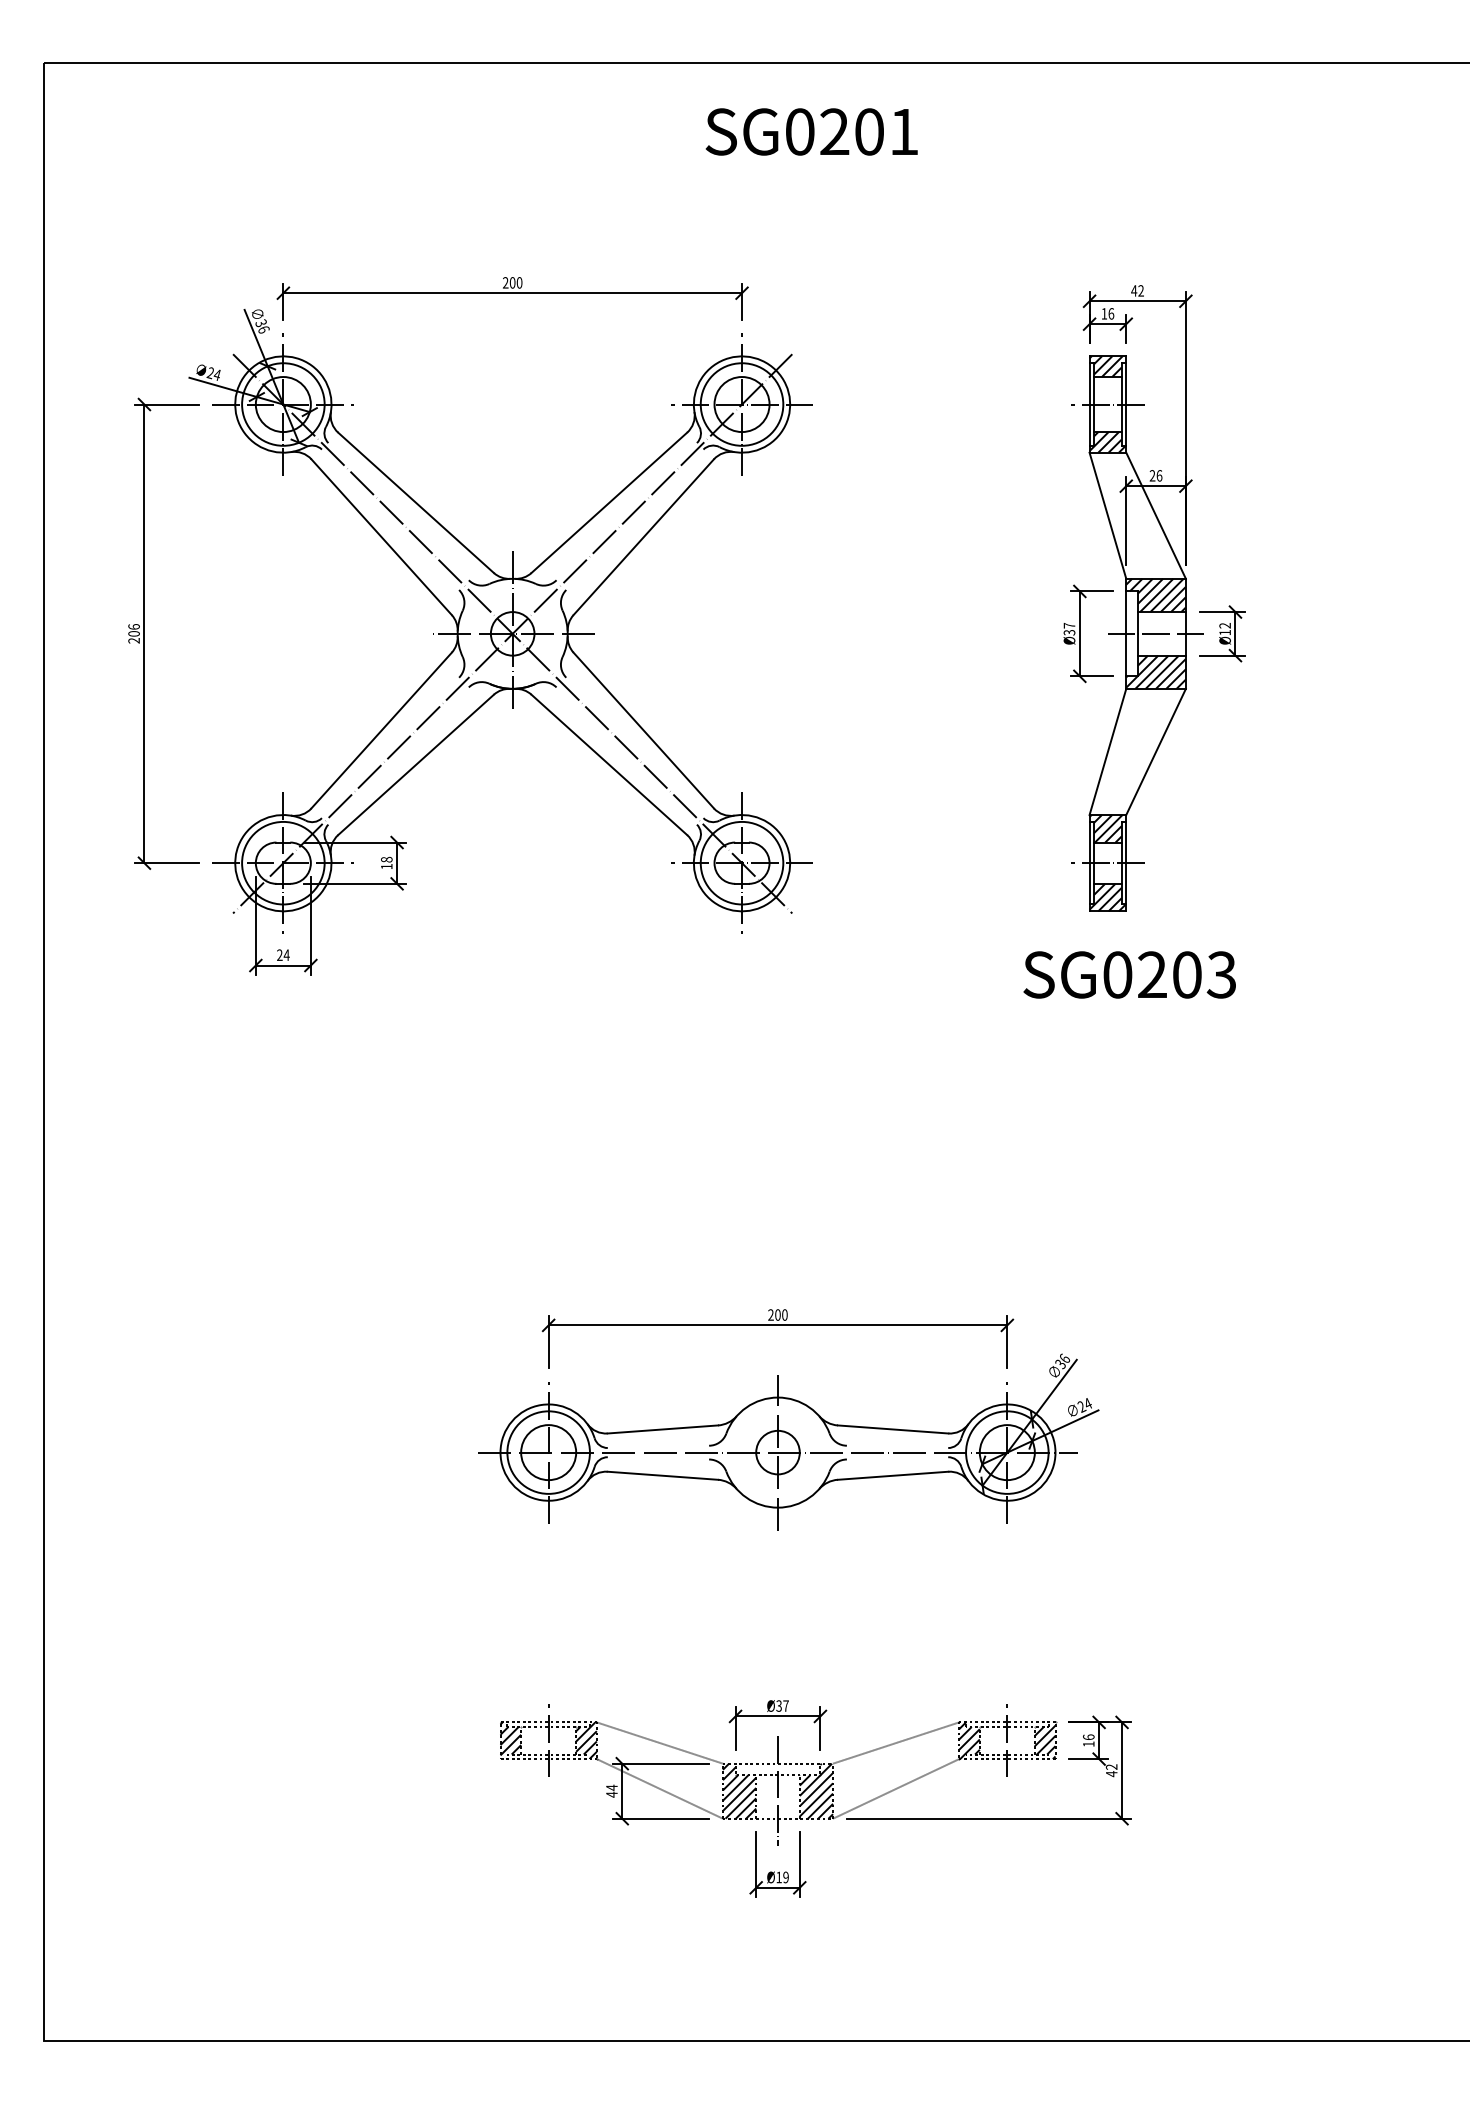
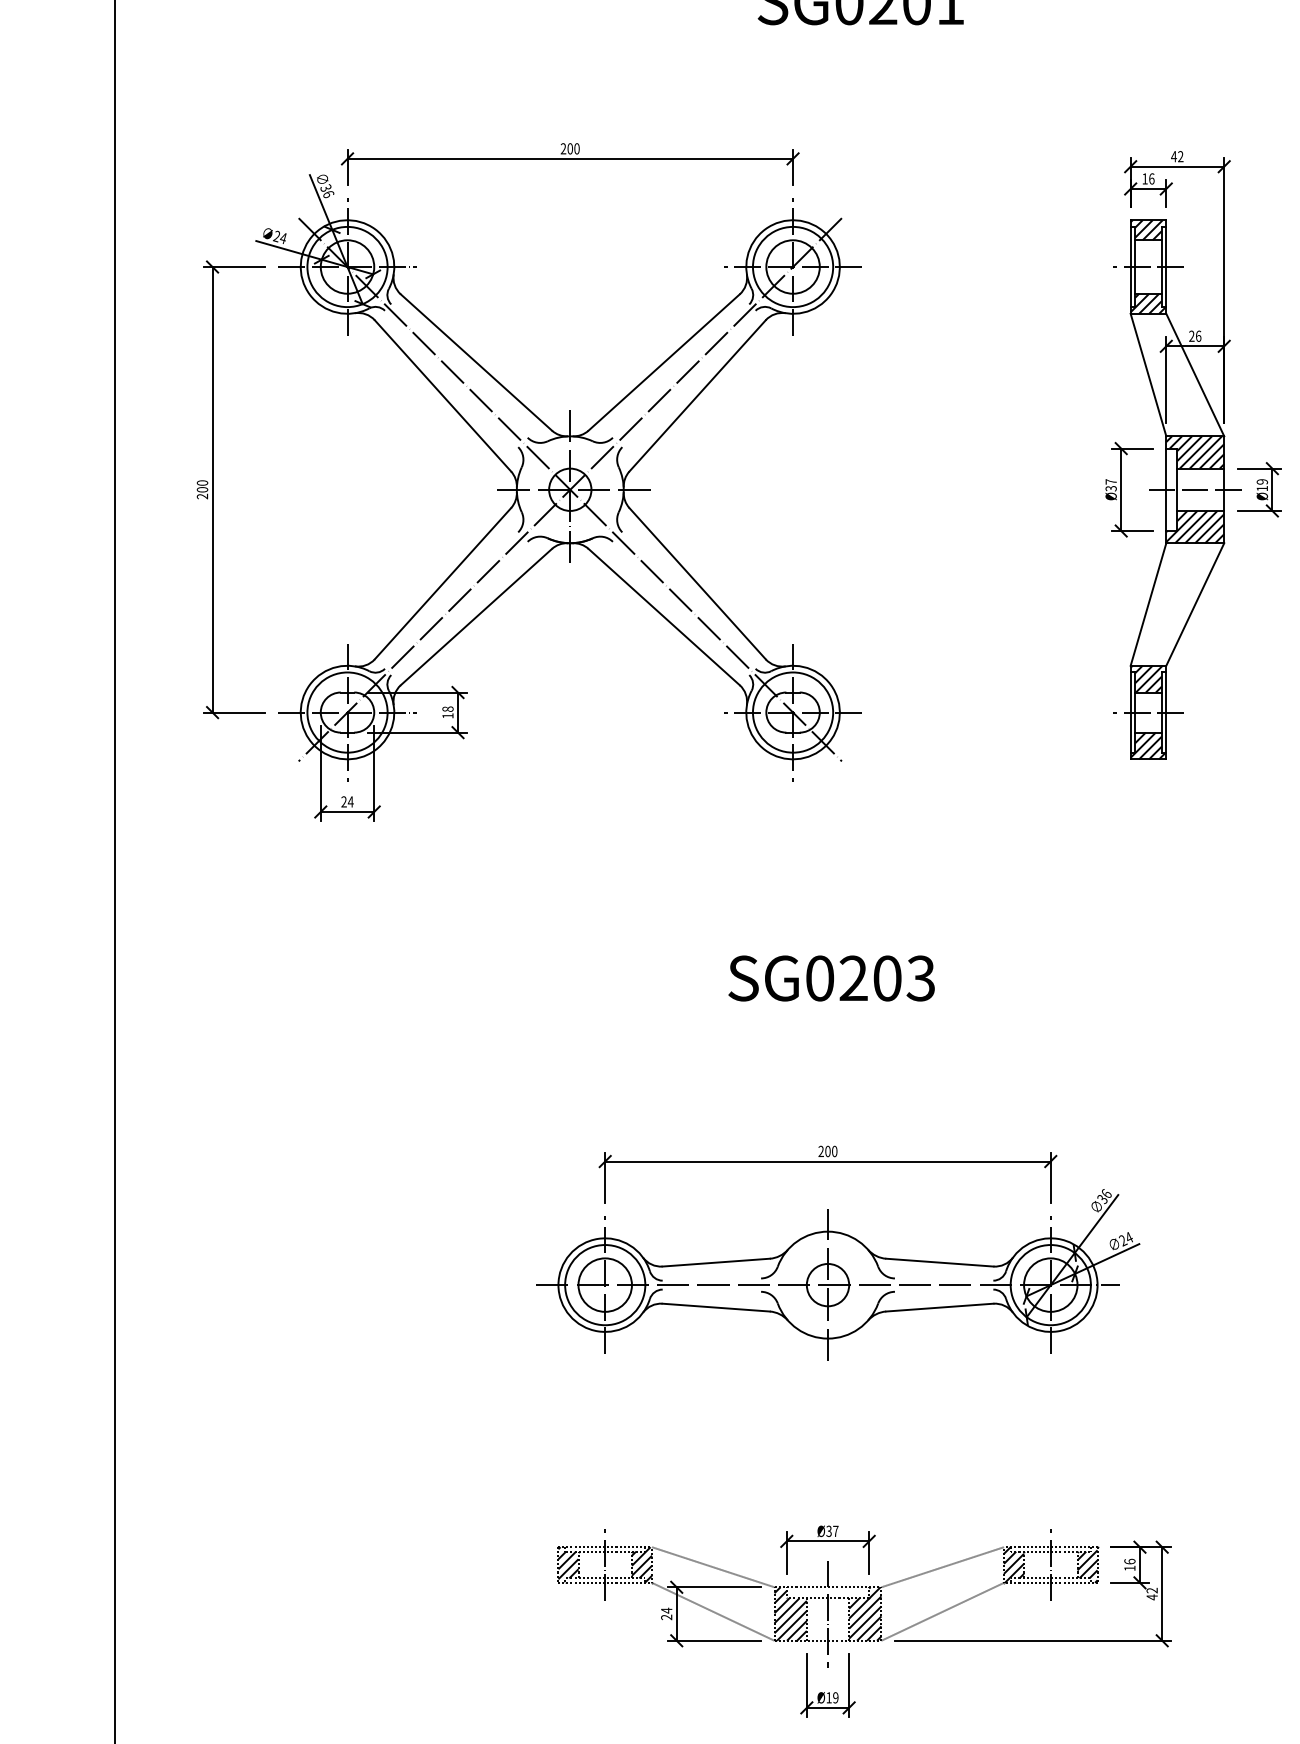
text: (1225, 625) -> (1262, 481), Ø12 -> Ø19
text: (133, 626) -> (201, 482), 206 -> 200
text: (1129, 974) -> (831, 978), moved
text: (611, 1794) -> (666, 1617), 44 -> 24

